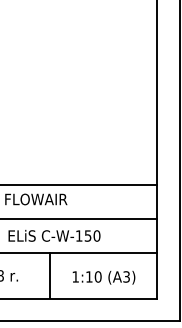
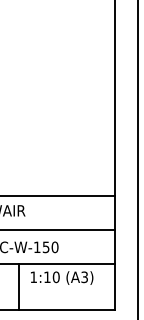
line: (50, 275) -> (19, 286), moved
text: (103, 277) -> (61, 277), moved

